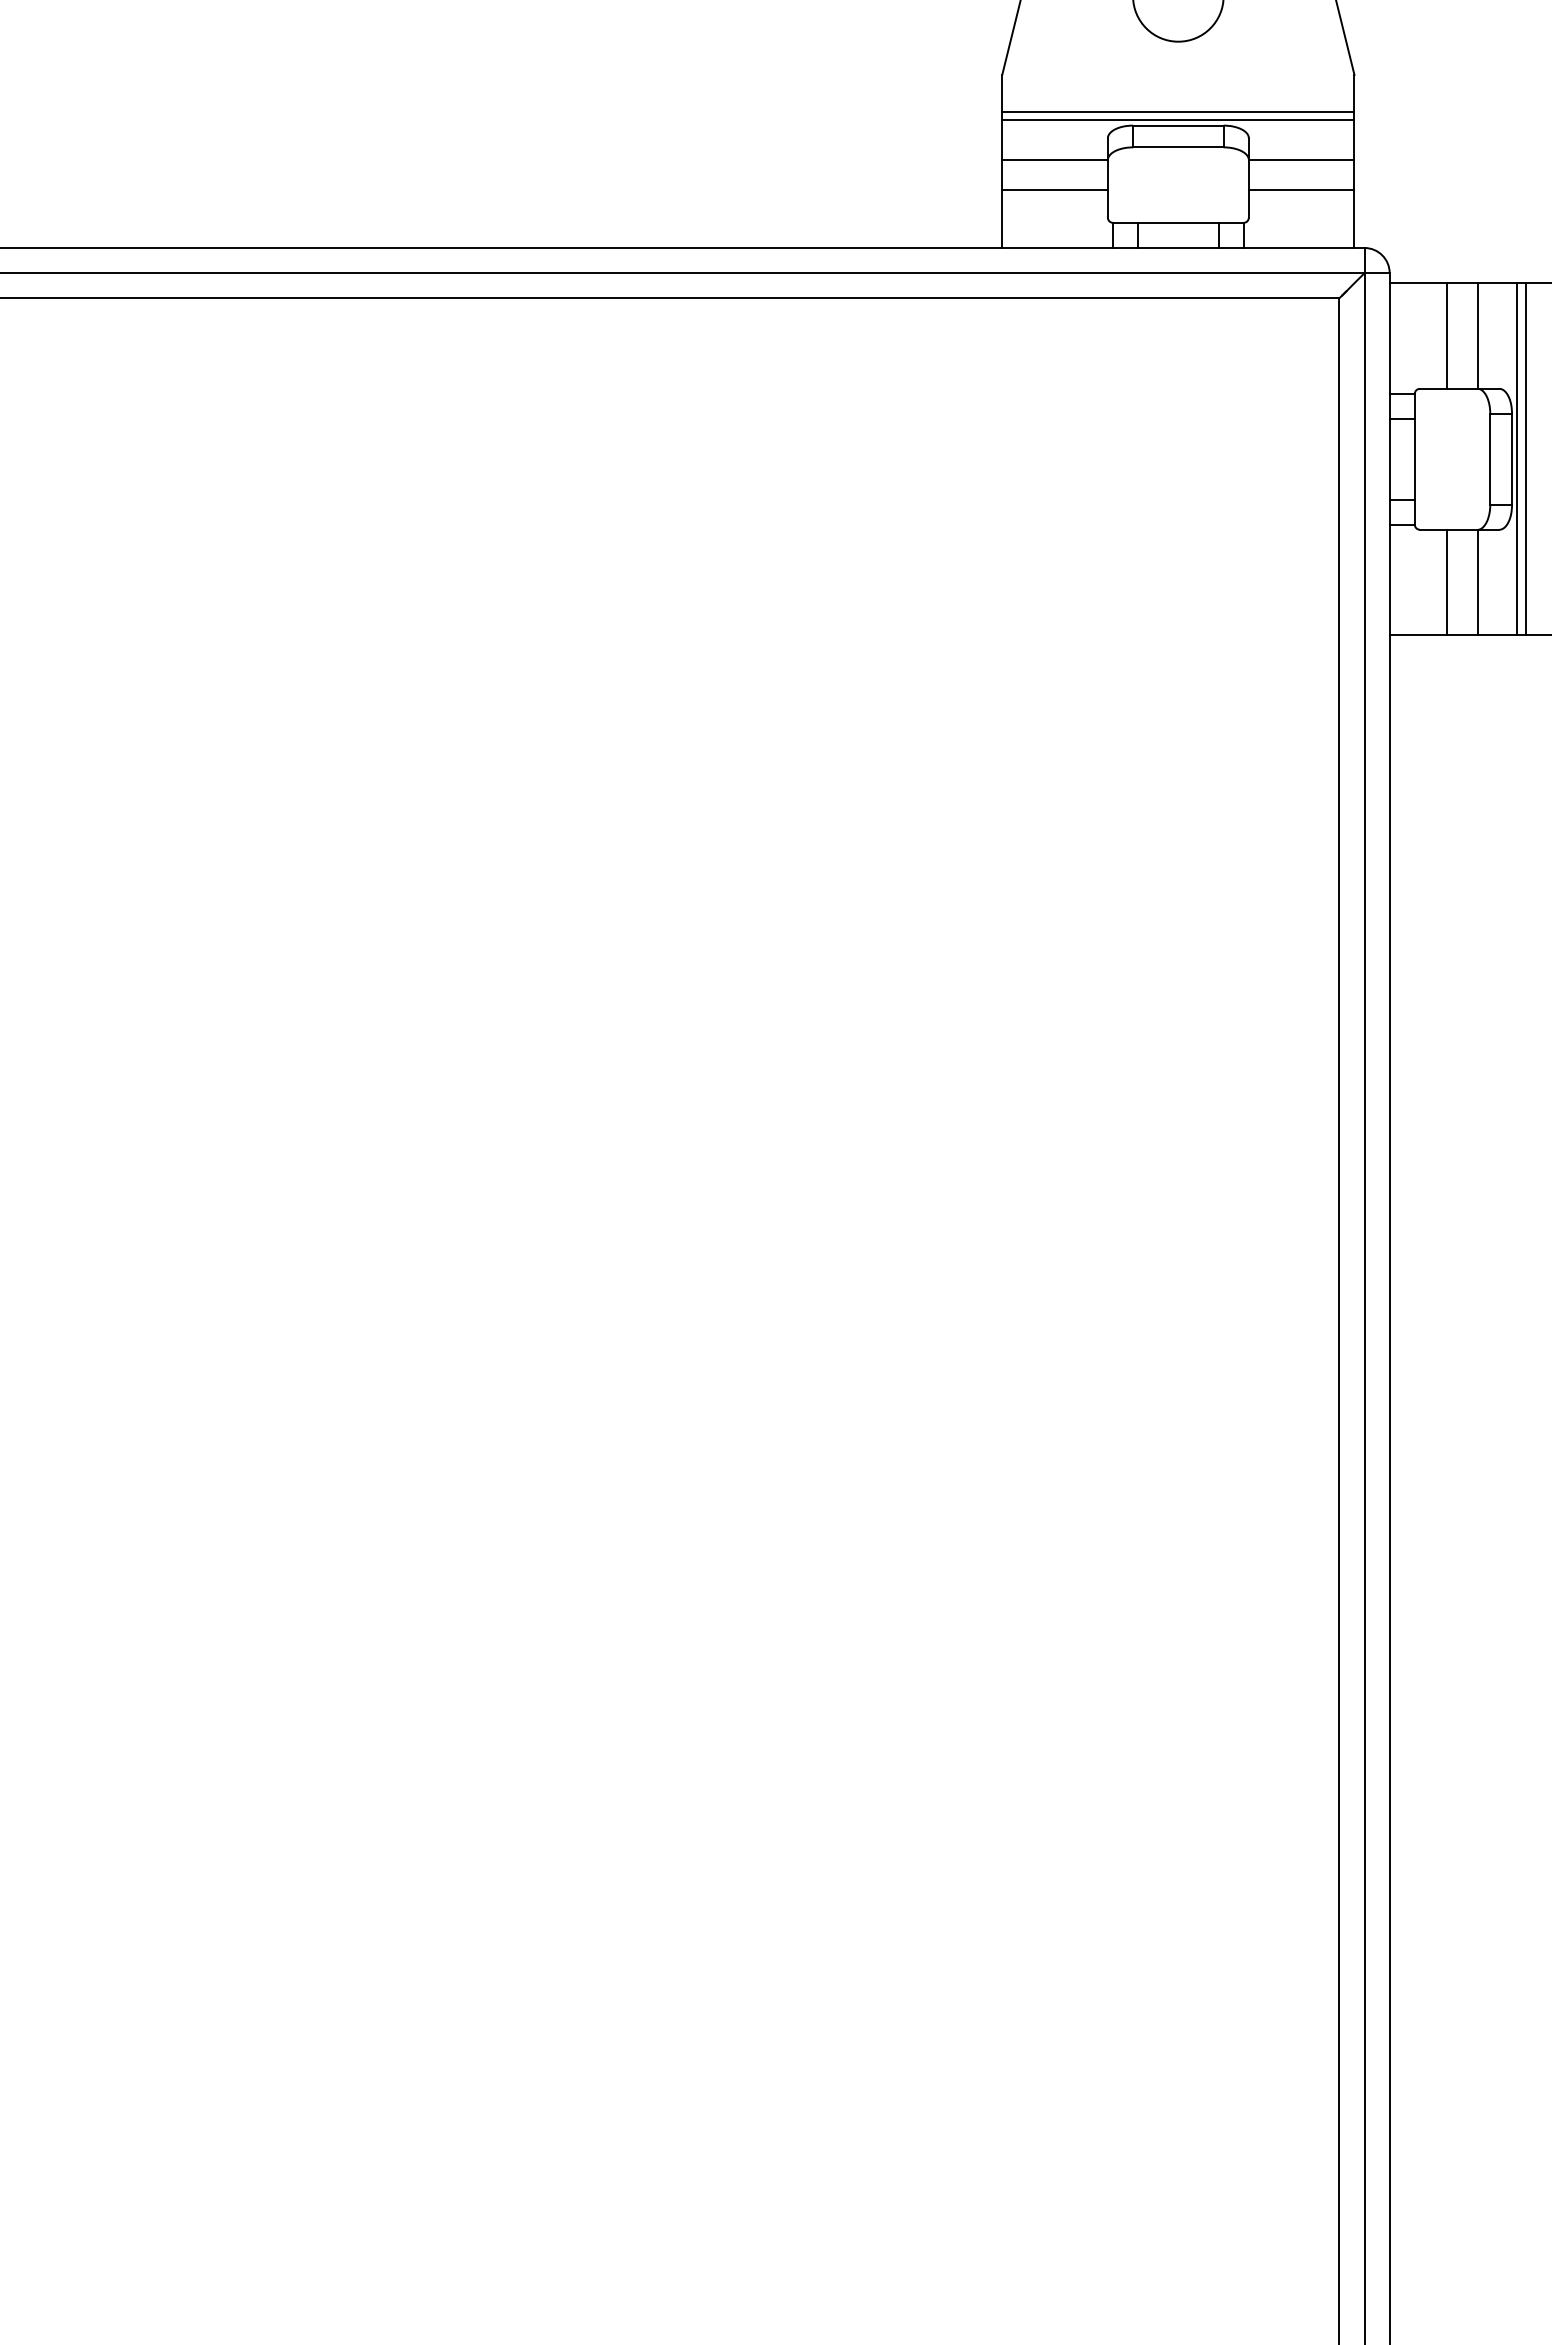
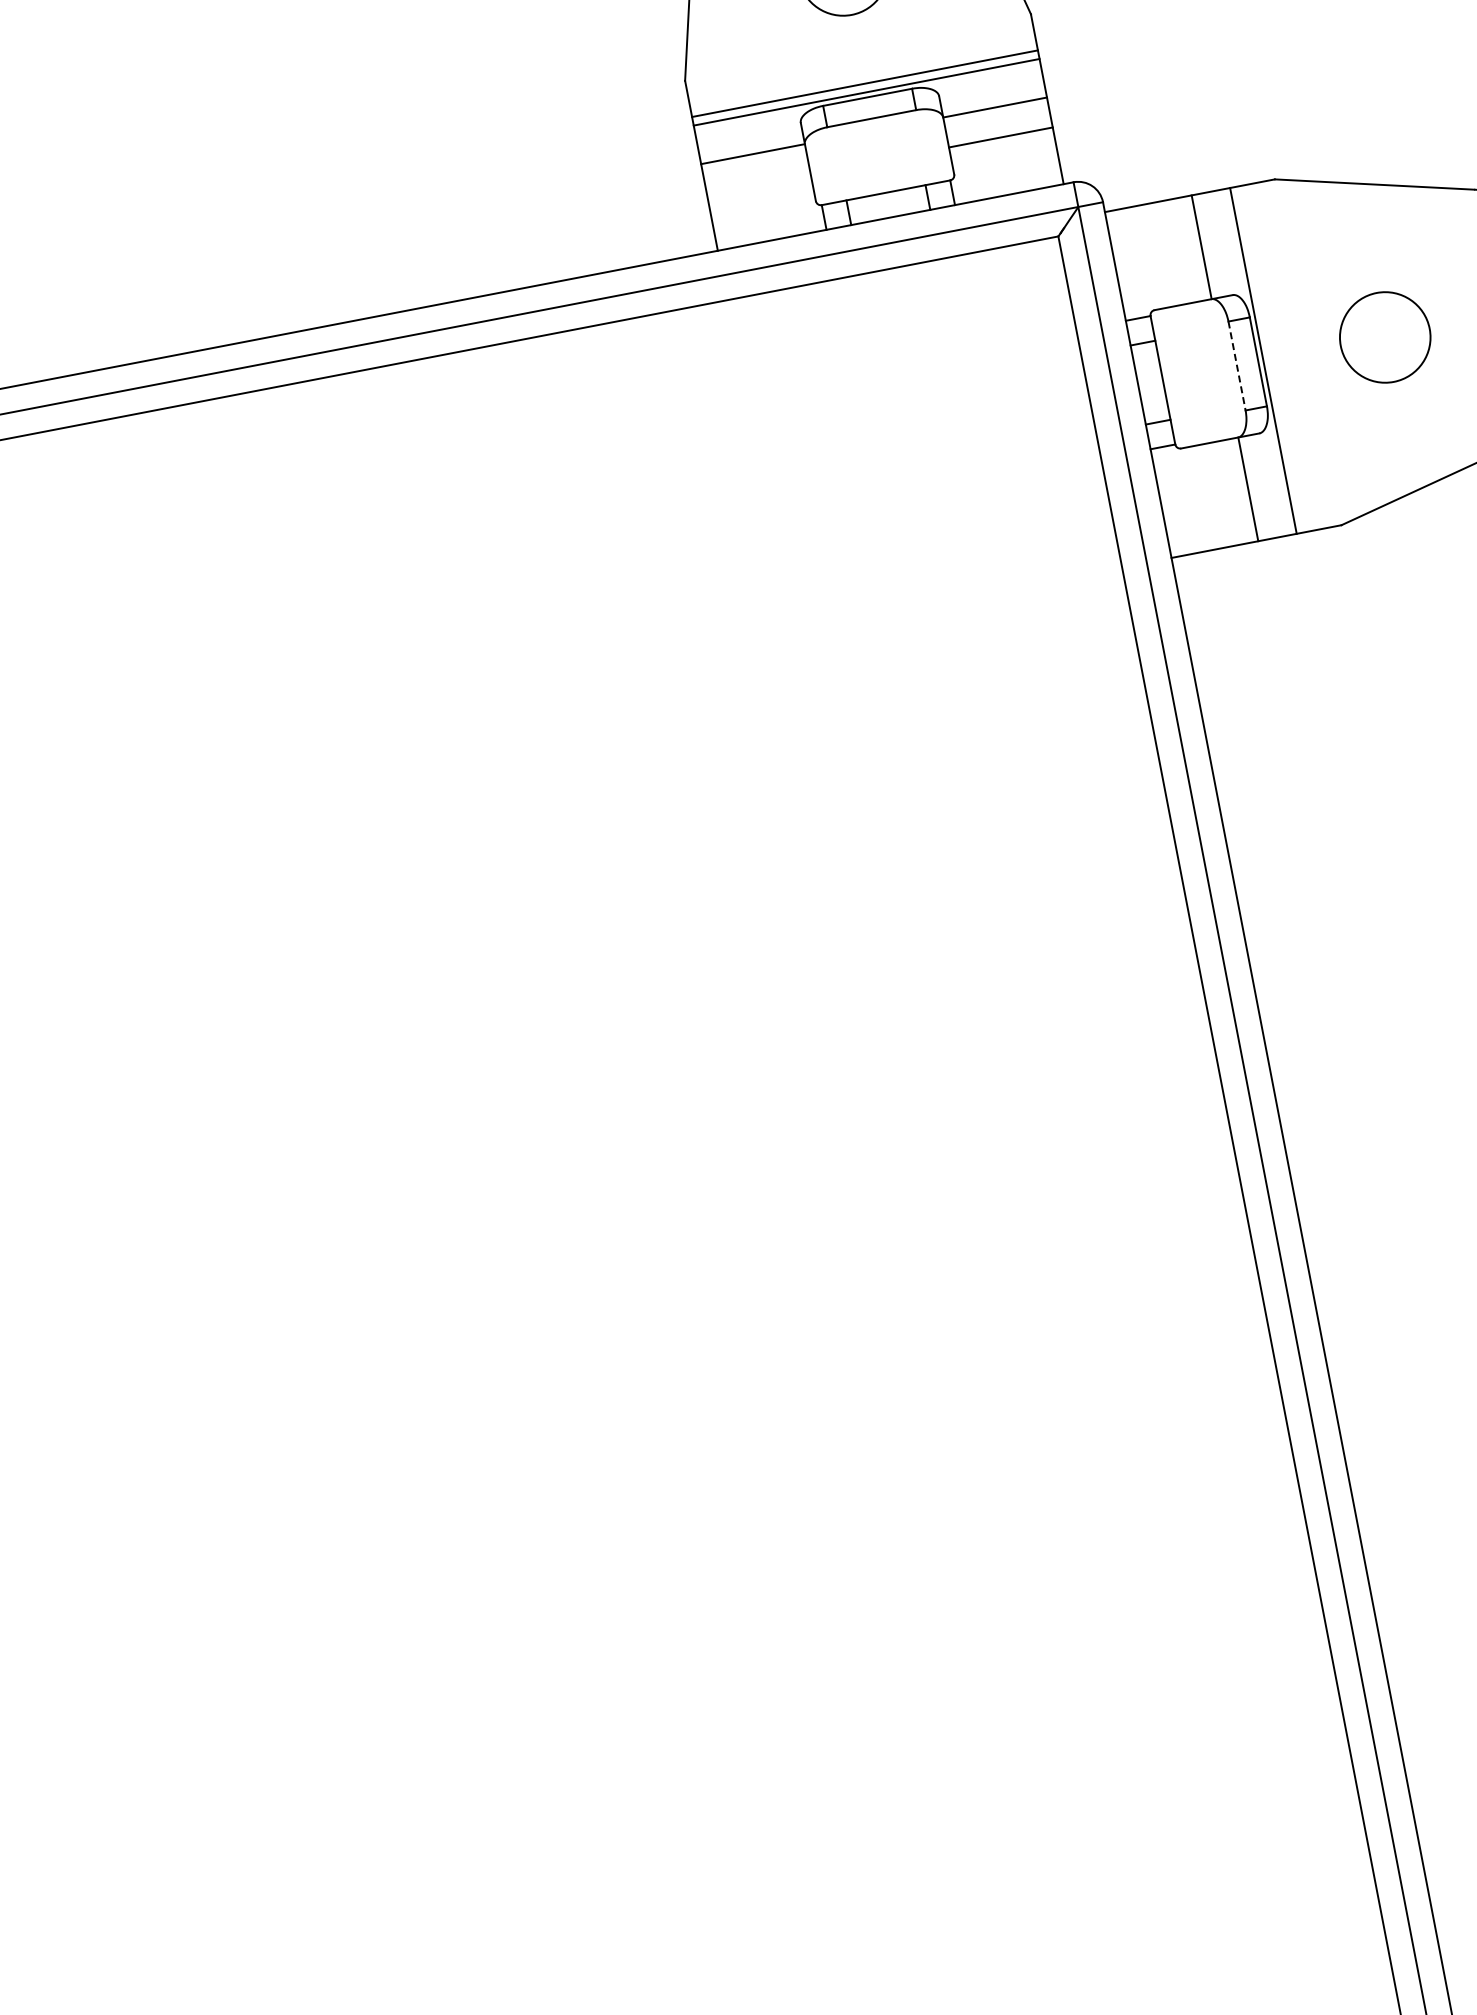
line: (1054, 190) -> (758, 184), removed
line: (1447, 335) -> (1171, 252), removed
line: (1490, 459) -> (1237, 366), solid -> dashed
line: (1525, 459) -> (1271, 359), removed
line: (1447, 582) -> (1218, 495), removed

